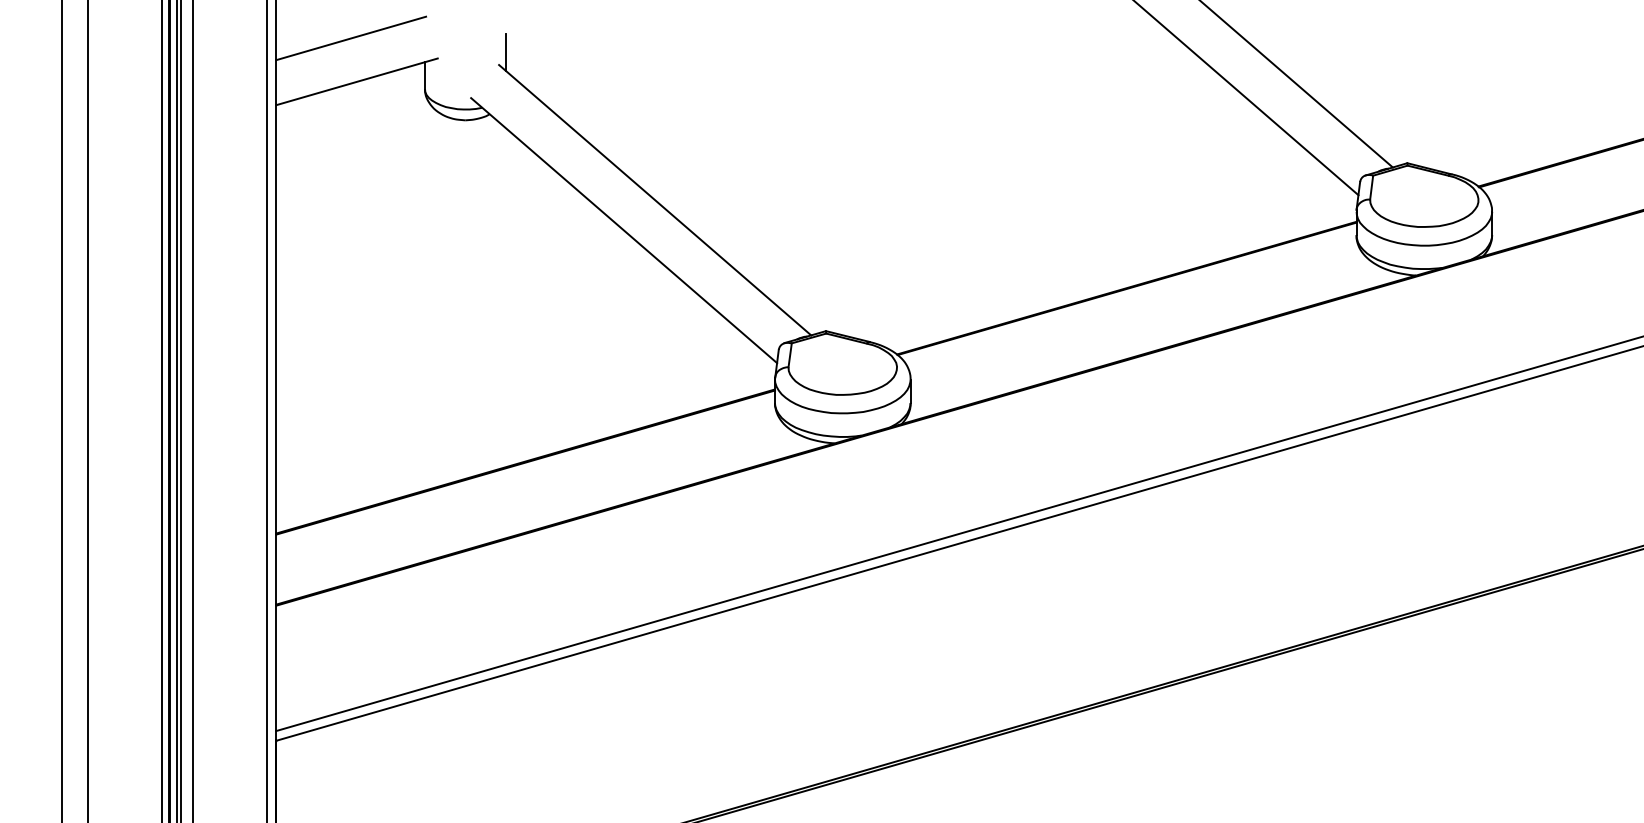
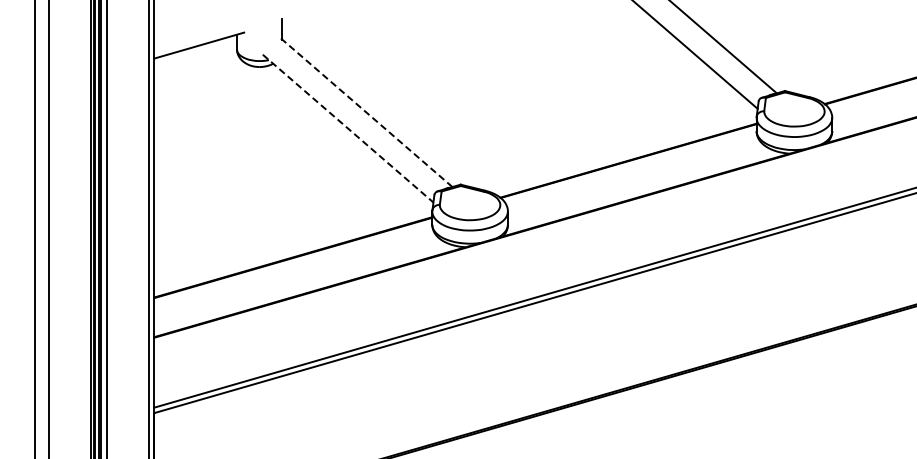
line: (350, 38) -> (195, 21), removed
line: (655, 199) -> (365, 111), solid -> dashed
line: (624, 230) -> (348, 128), solid -> dashed

